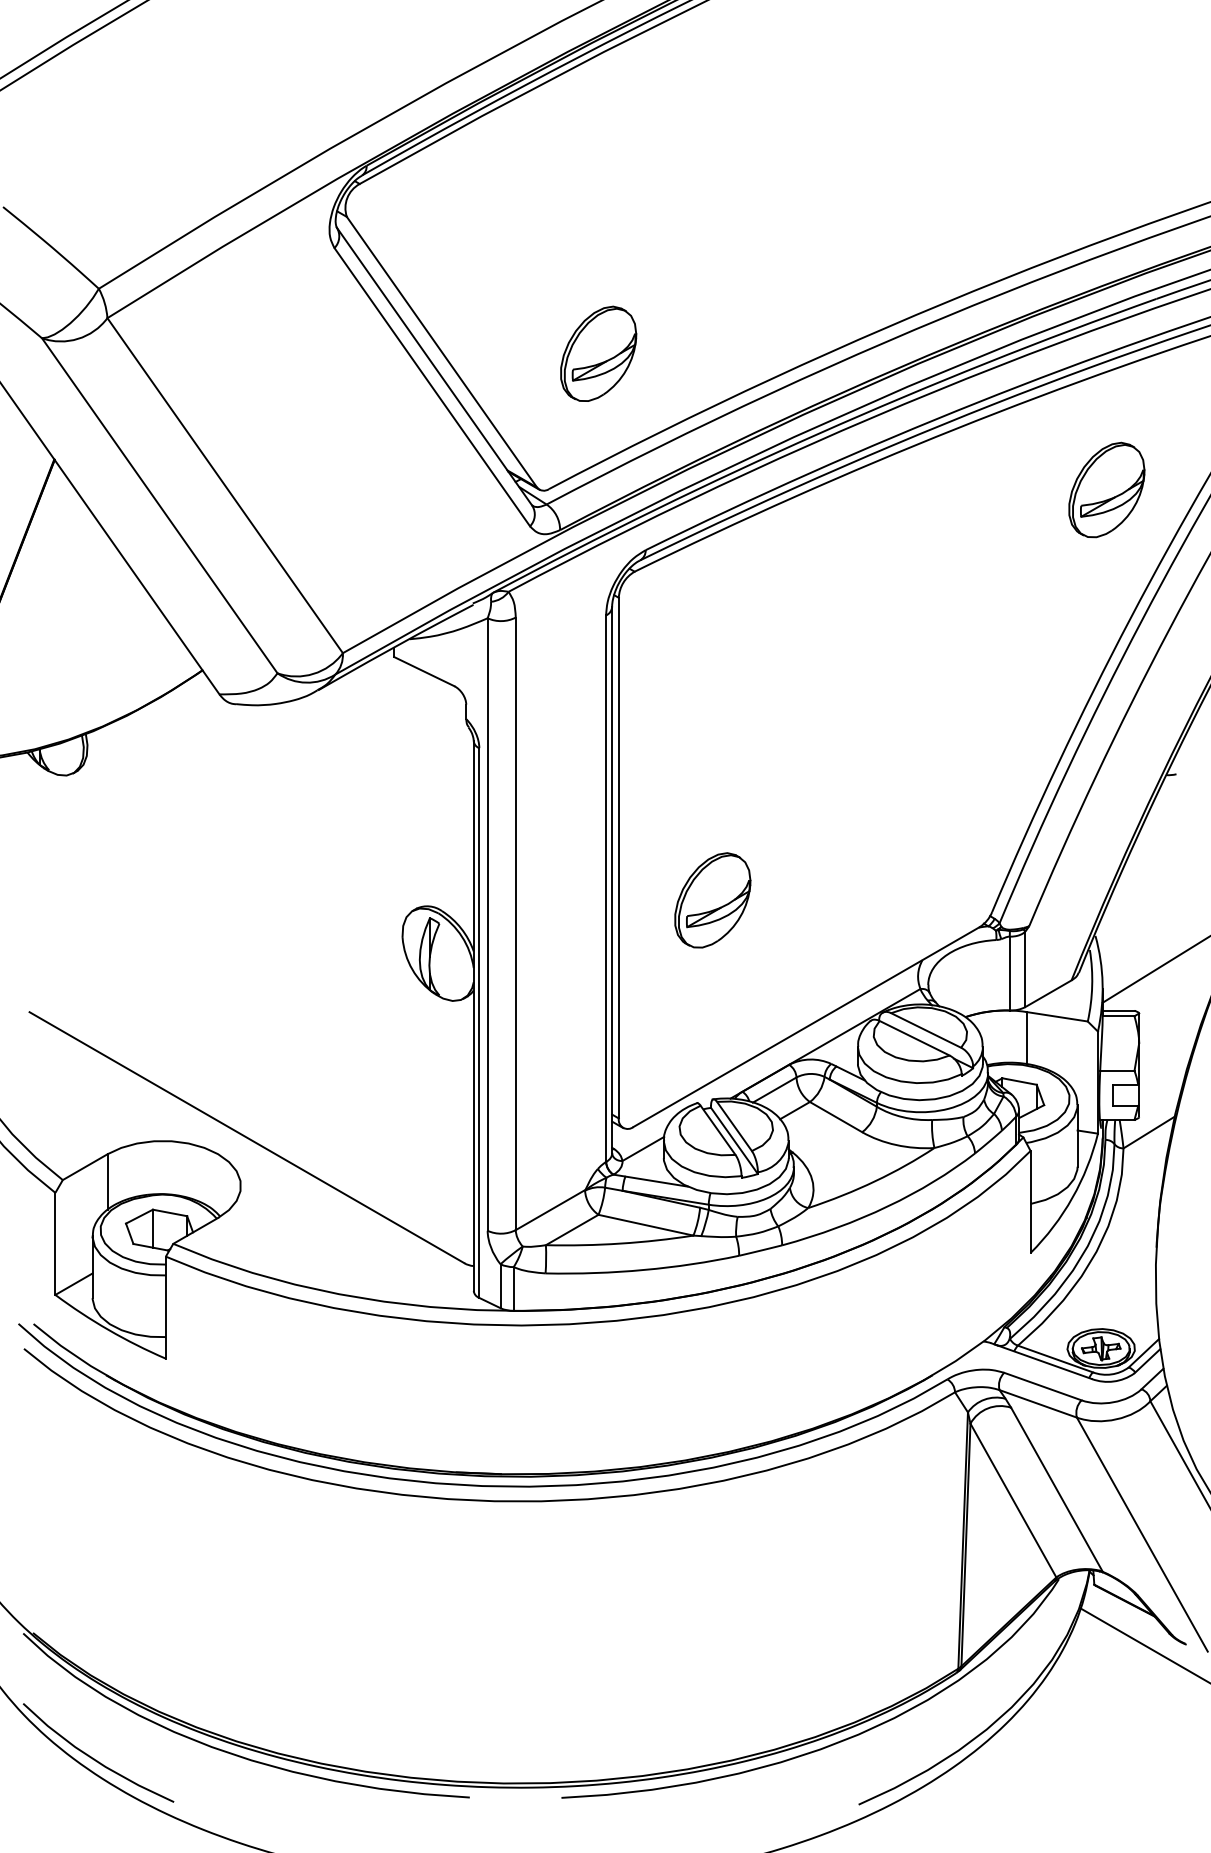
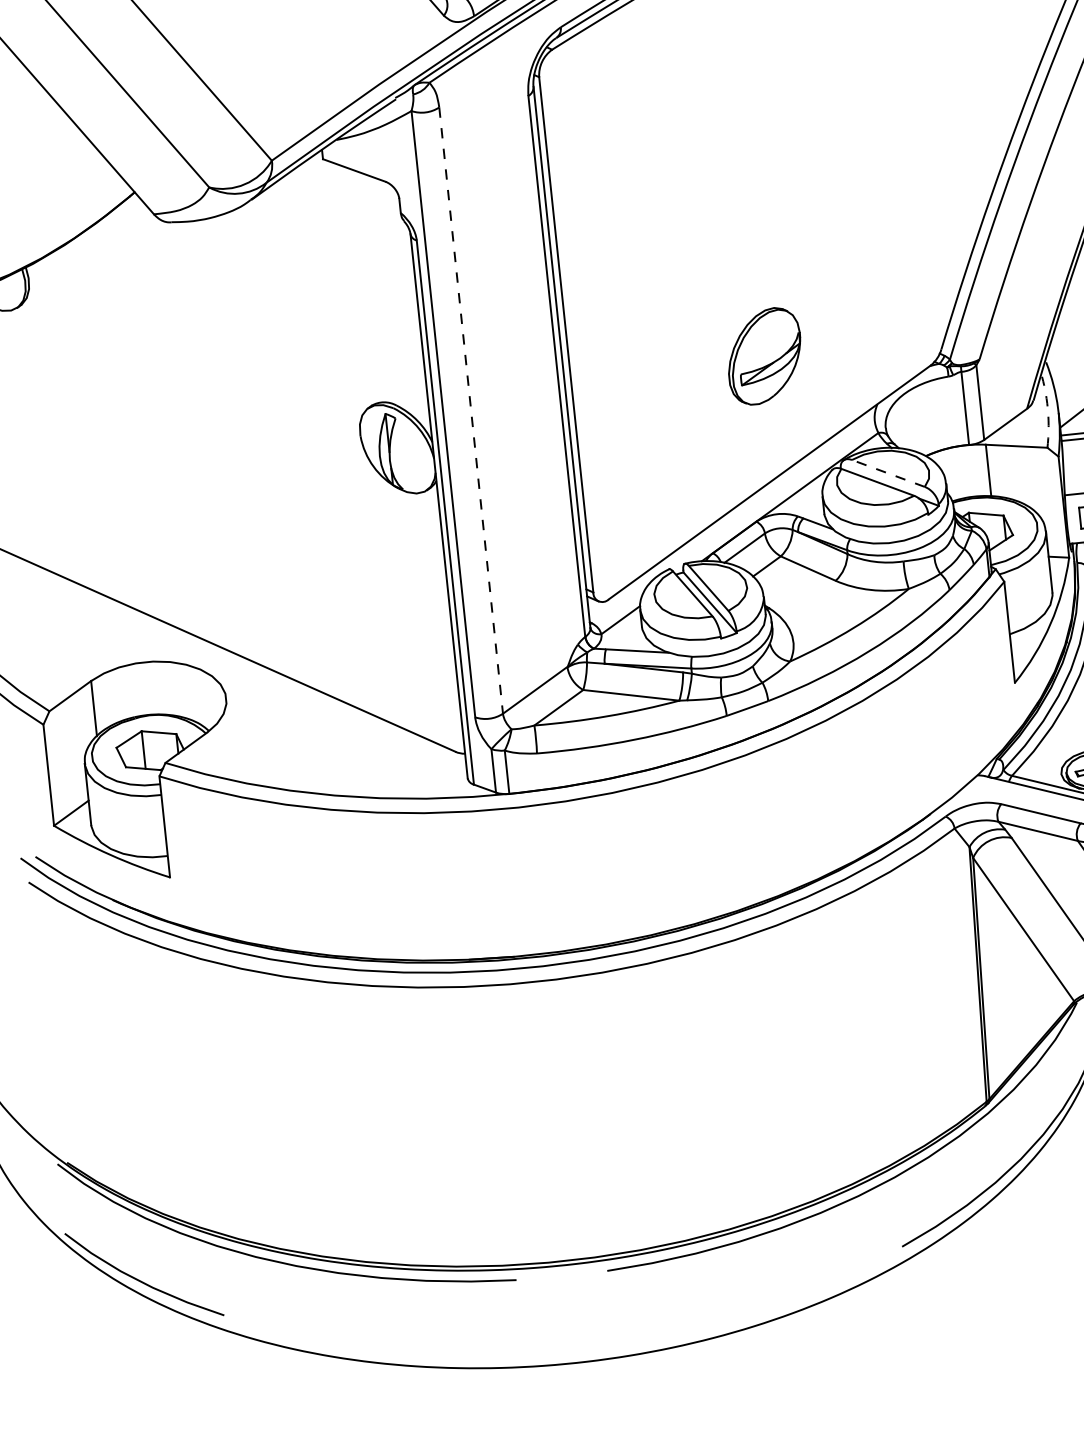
part: (712, 900) -> (764, 356), moved
line: (515, 924) -> (470, 411), solid -> dashed
arc: (1092, 985) -> (1048, 411), solid -> dashed
line: (925, 1030) -> (887, 473), solid -> dashed

